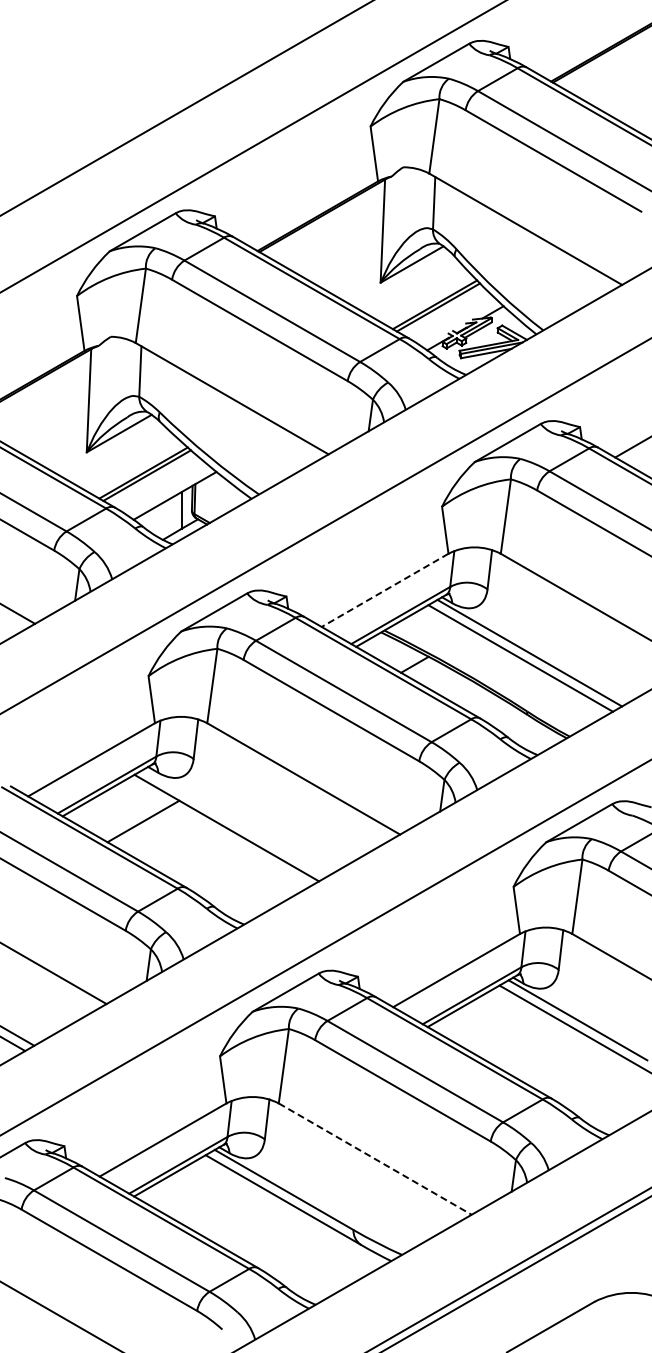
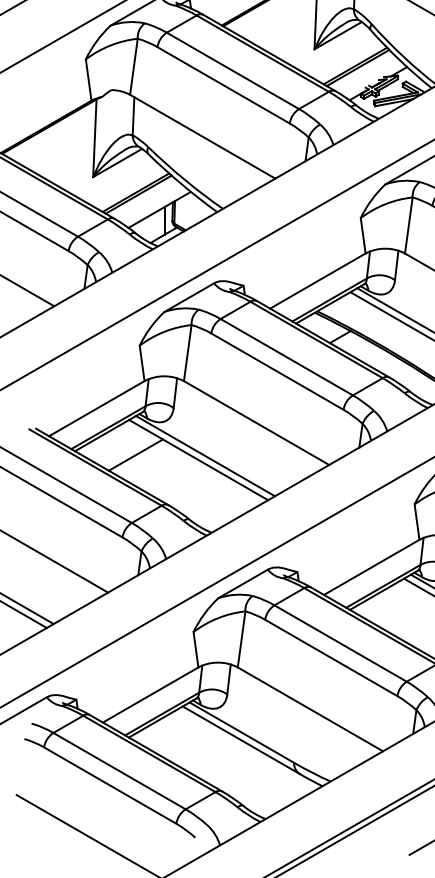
line: (384, 590) -> (317, 281), dashed -> solid
line: (235, 822) -> (205, 455), added
line: (375, 1159) -> (310, 709), dashed -> solid

